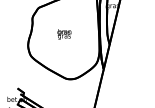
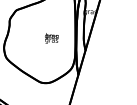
text: (64, 34) -> (51, 38), moved

